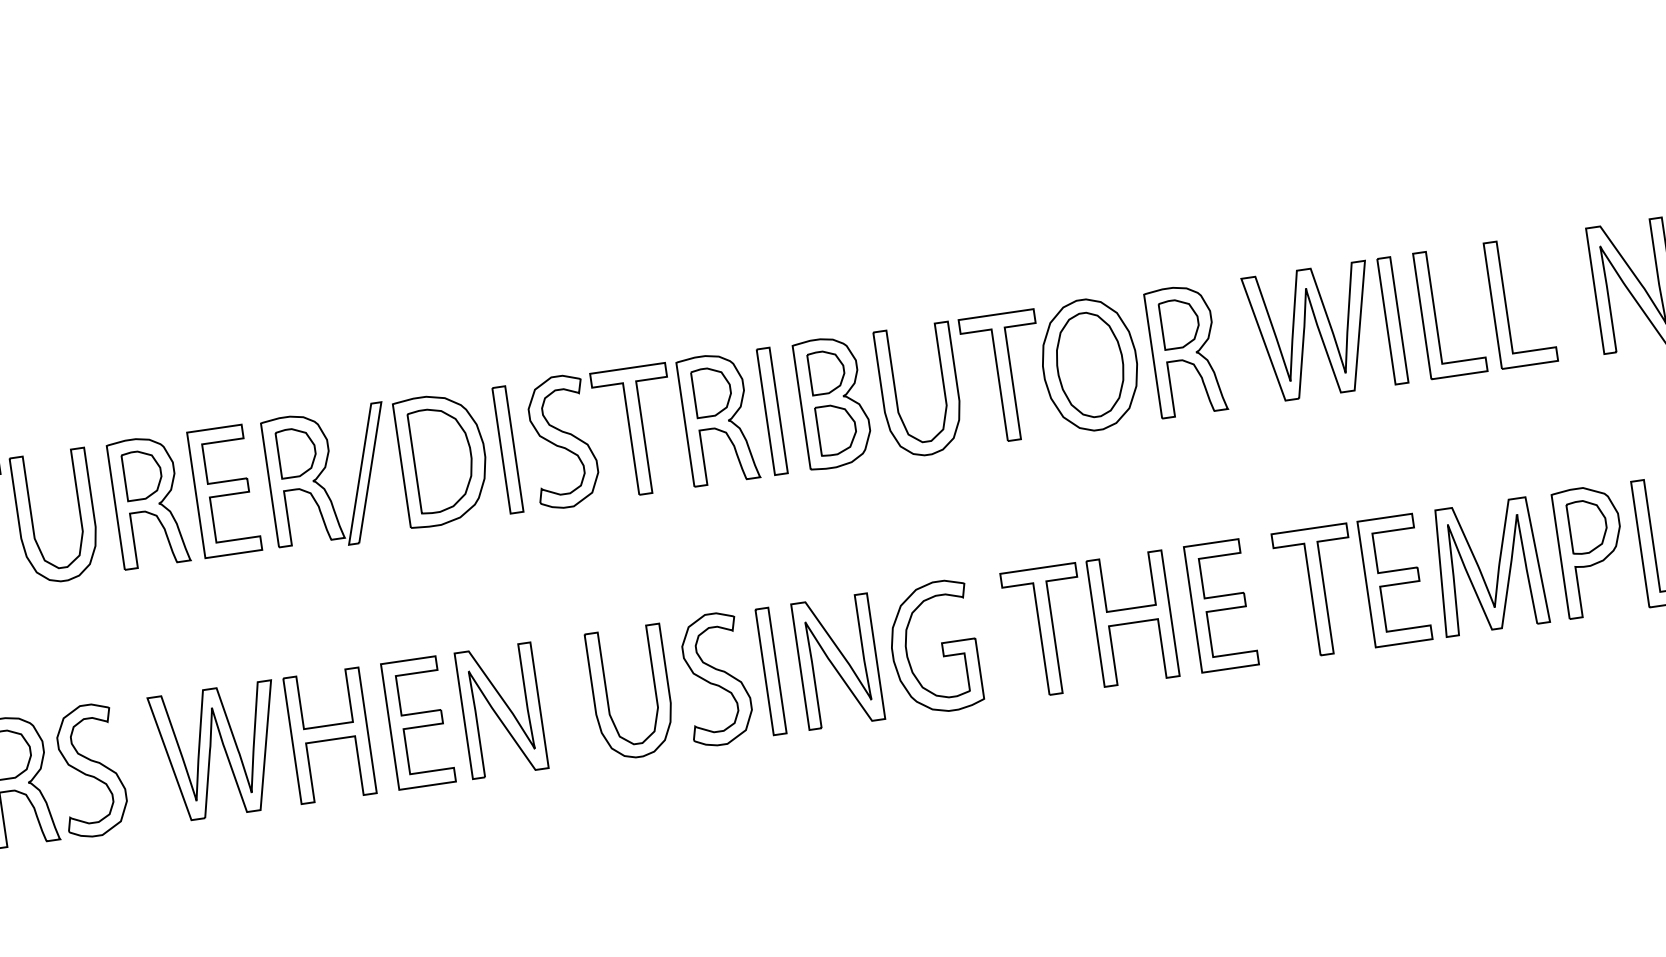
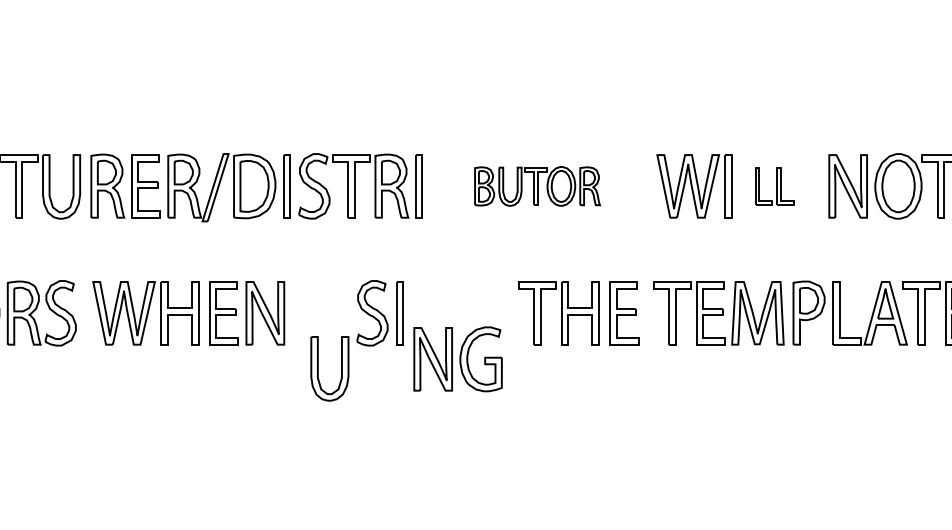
part: (1485, 307) -> (774, 186), size x0.6
part: (1010, 376) -> (537, 186), size x0.6
part: (886, 654) -> (457, 359), moved
part: (608, 695) -> (318, 368), moved

